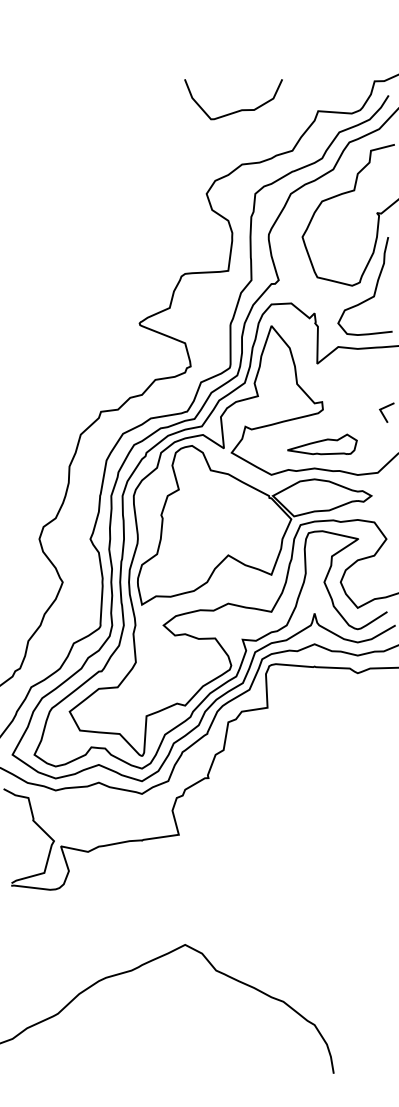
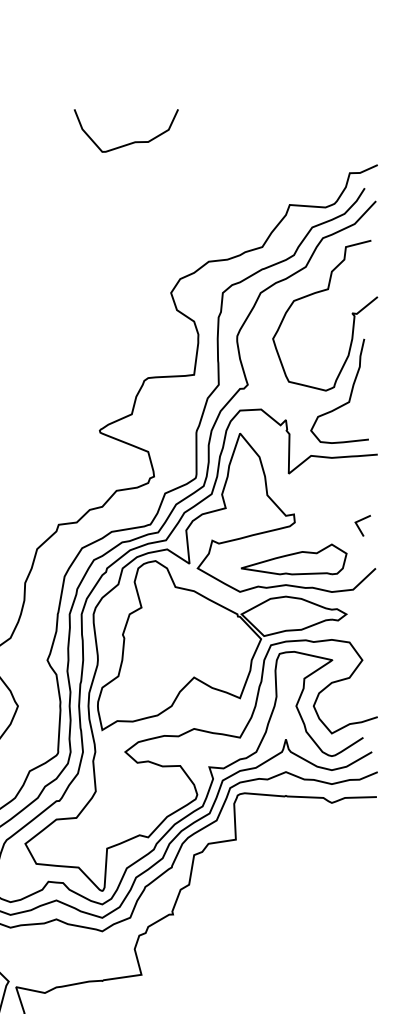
curve: (237, 110) -> (130, 142), moved
part: (322, 444) -> (294, 559), size x1.43

